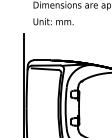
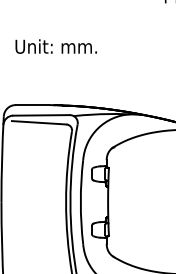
text: (53, 21) -> (56, 46), moved

